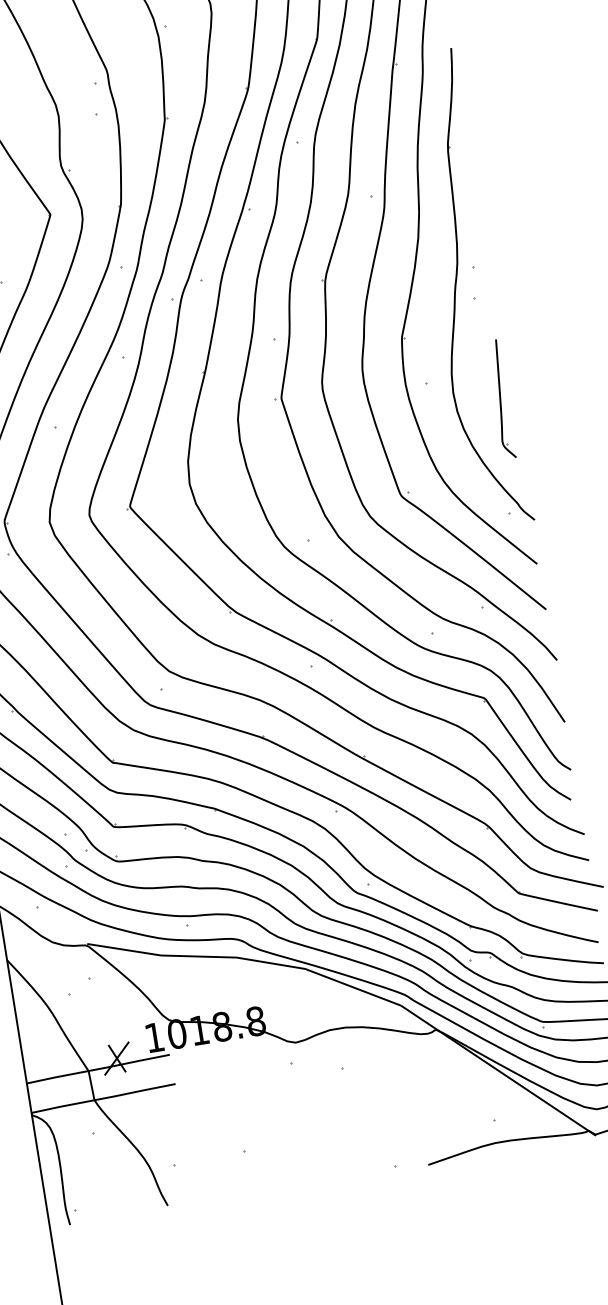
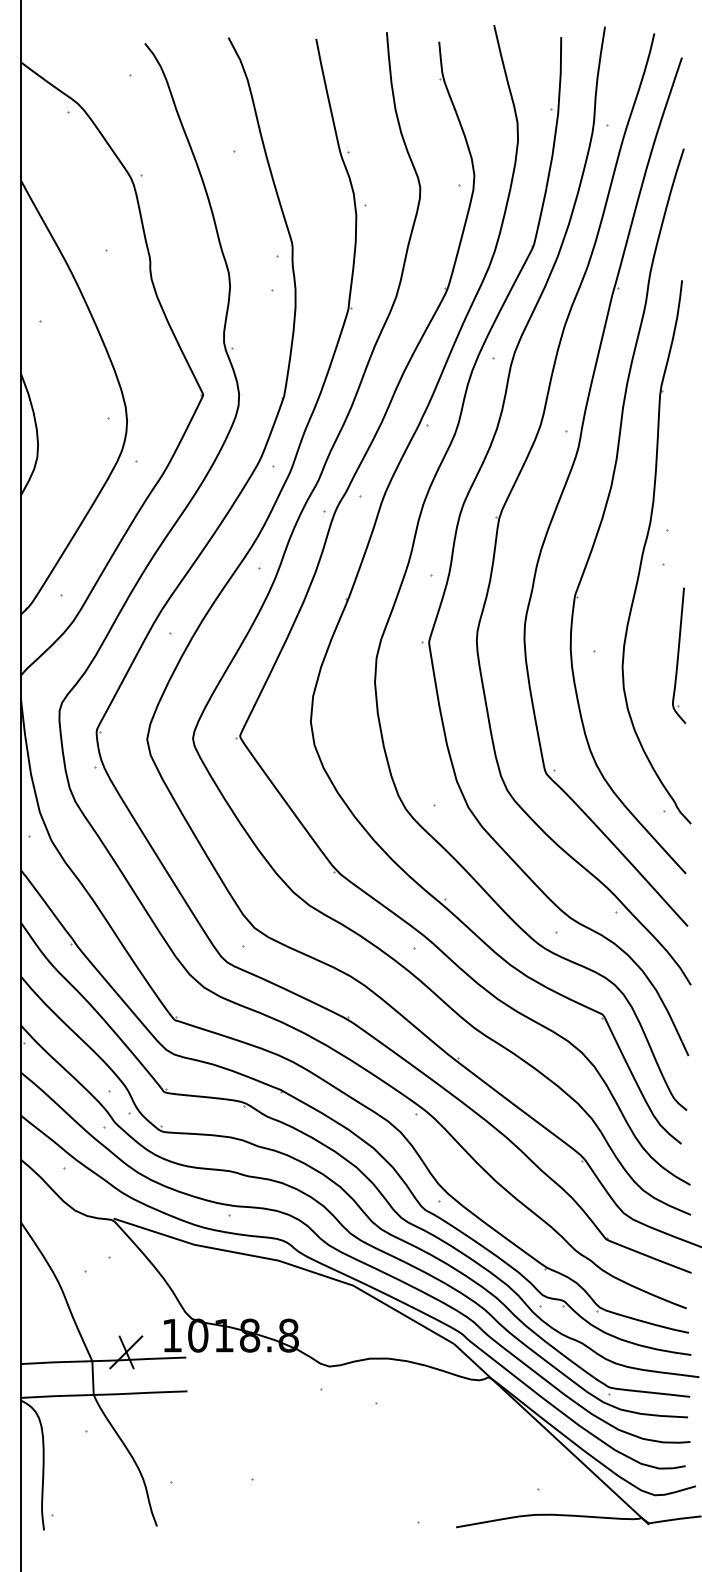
part: (501, 399) -> (679, 655), moved

